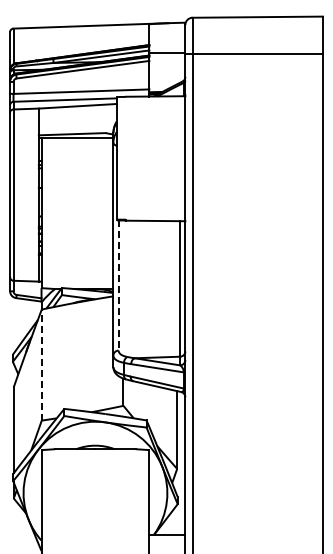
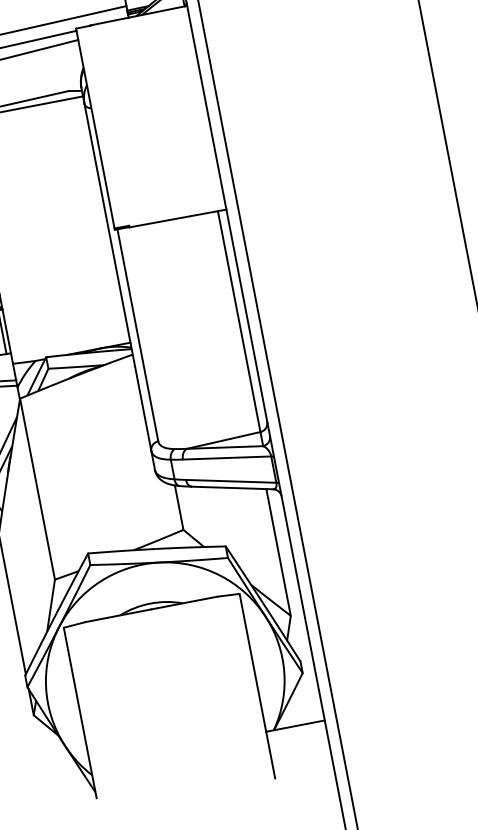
line: (118, 286) -> (137, 336), dashed -> solid
line: (41, 365) -> (37, 489), dashed -> solid

